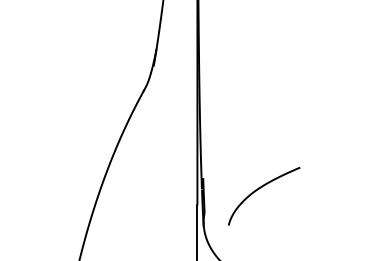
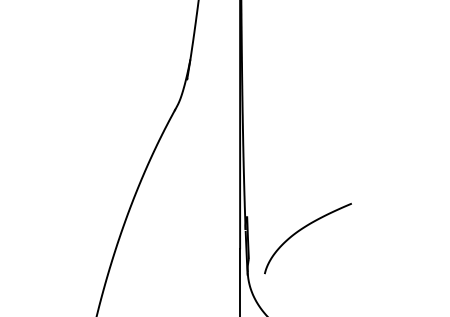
curve: (259, 189) -> (302, 230), moved

